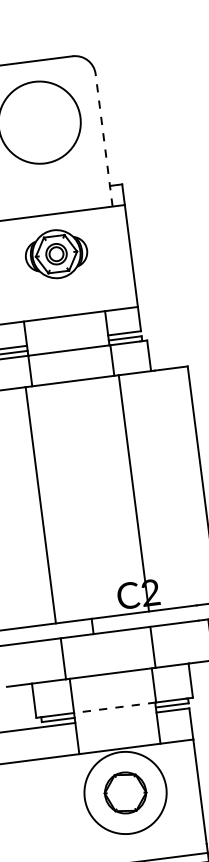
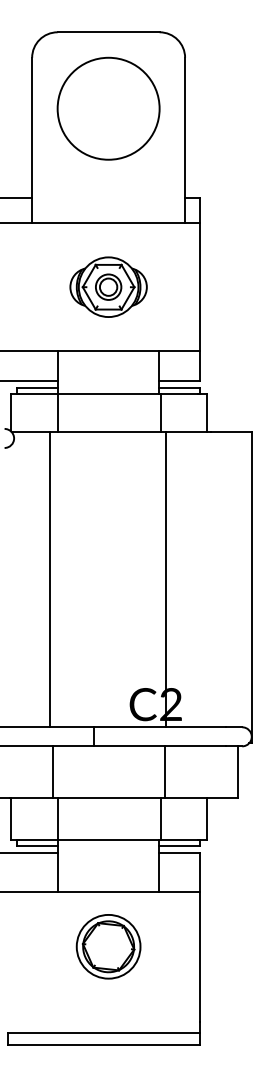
line: (104, 140) -> (185, 140), dashed -> solid
part: (56, 253) -> (108, 286), moved
line: (114, 707) -> (108, 840), dashed -> solid
circle: (125, 792) -> (108, 946), size x0.62

